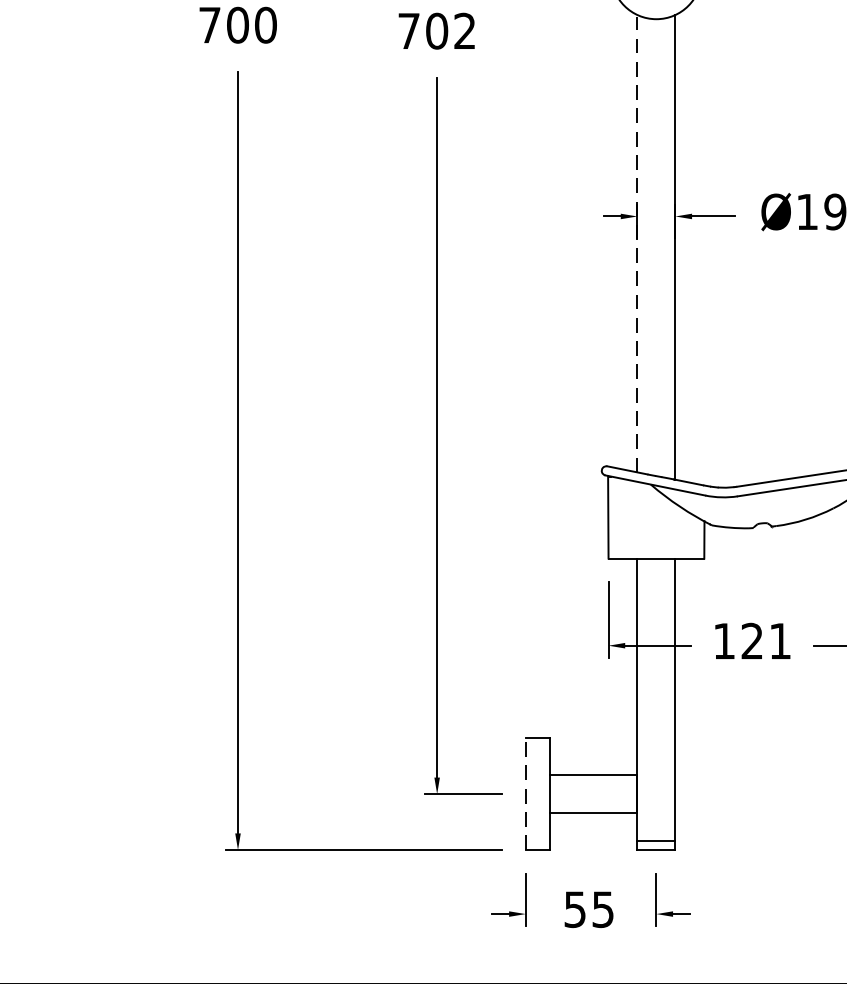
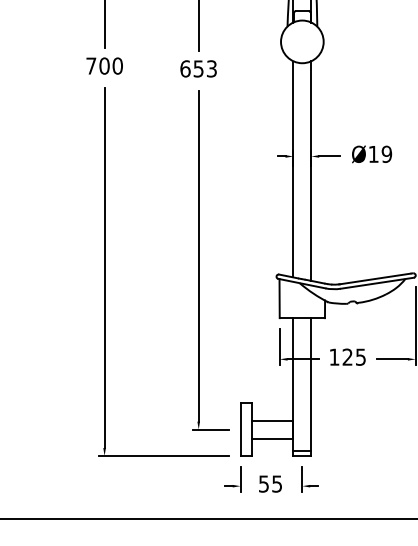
text: (436, 30) -> (198, 68), 702 -> 653
line: (637, 244) -> (293, 169), dashed -> solid
text: (779, 639) -> (360, 356), 121 -> 125
line: (525, 794) -> (240, 429), dashed -> solid

